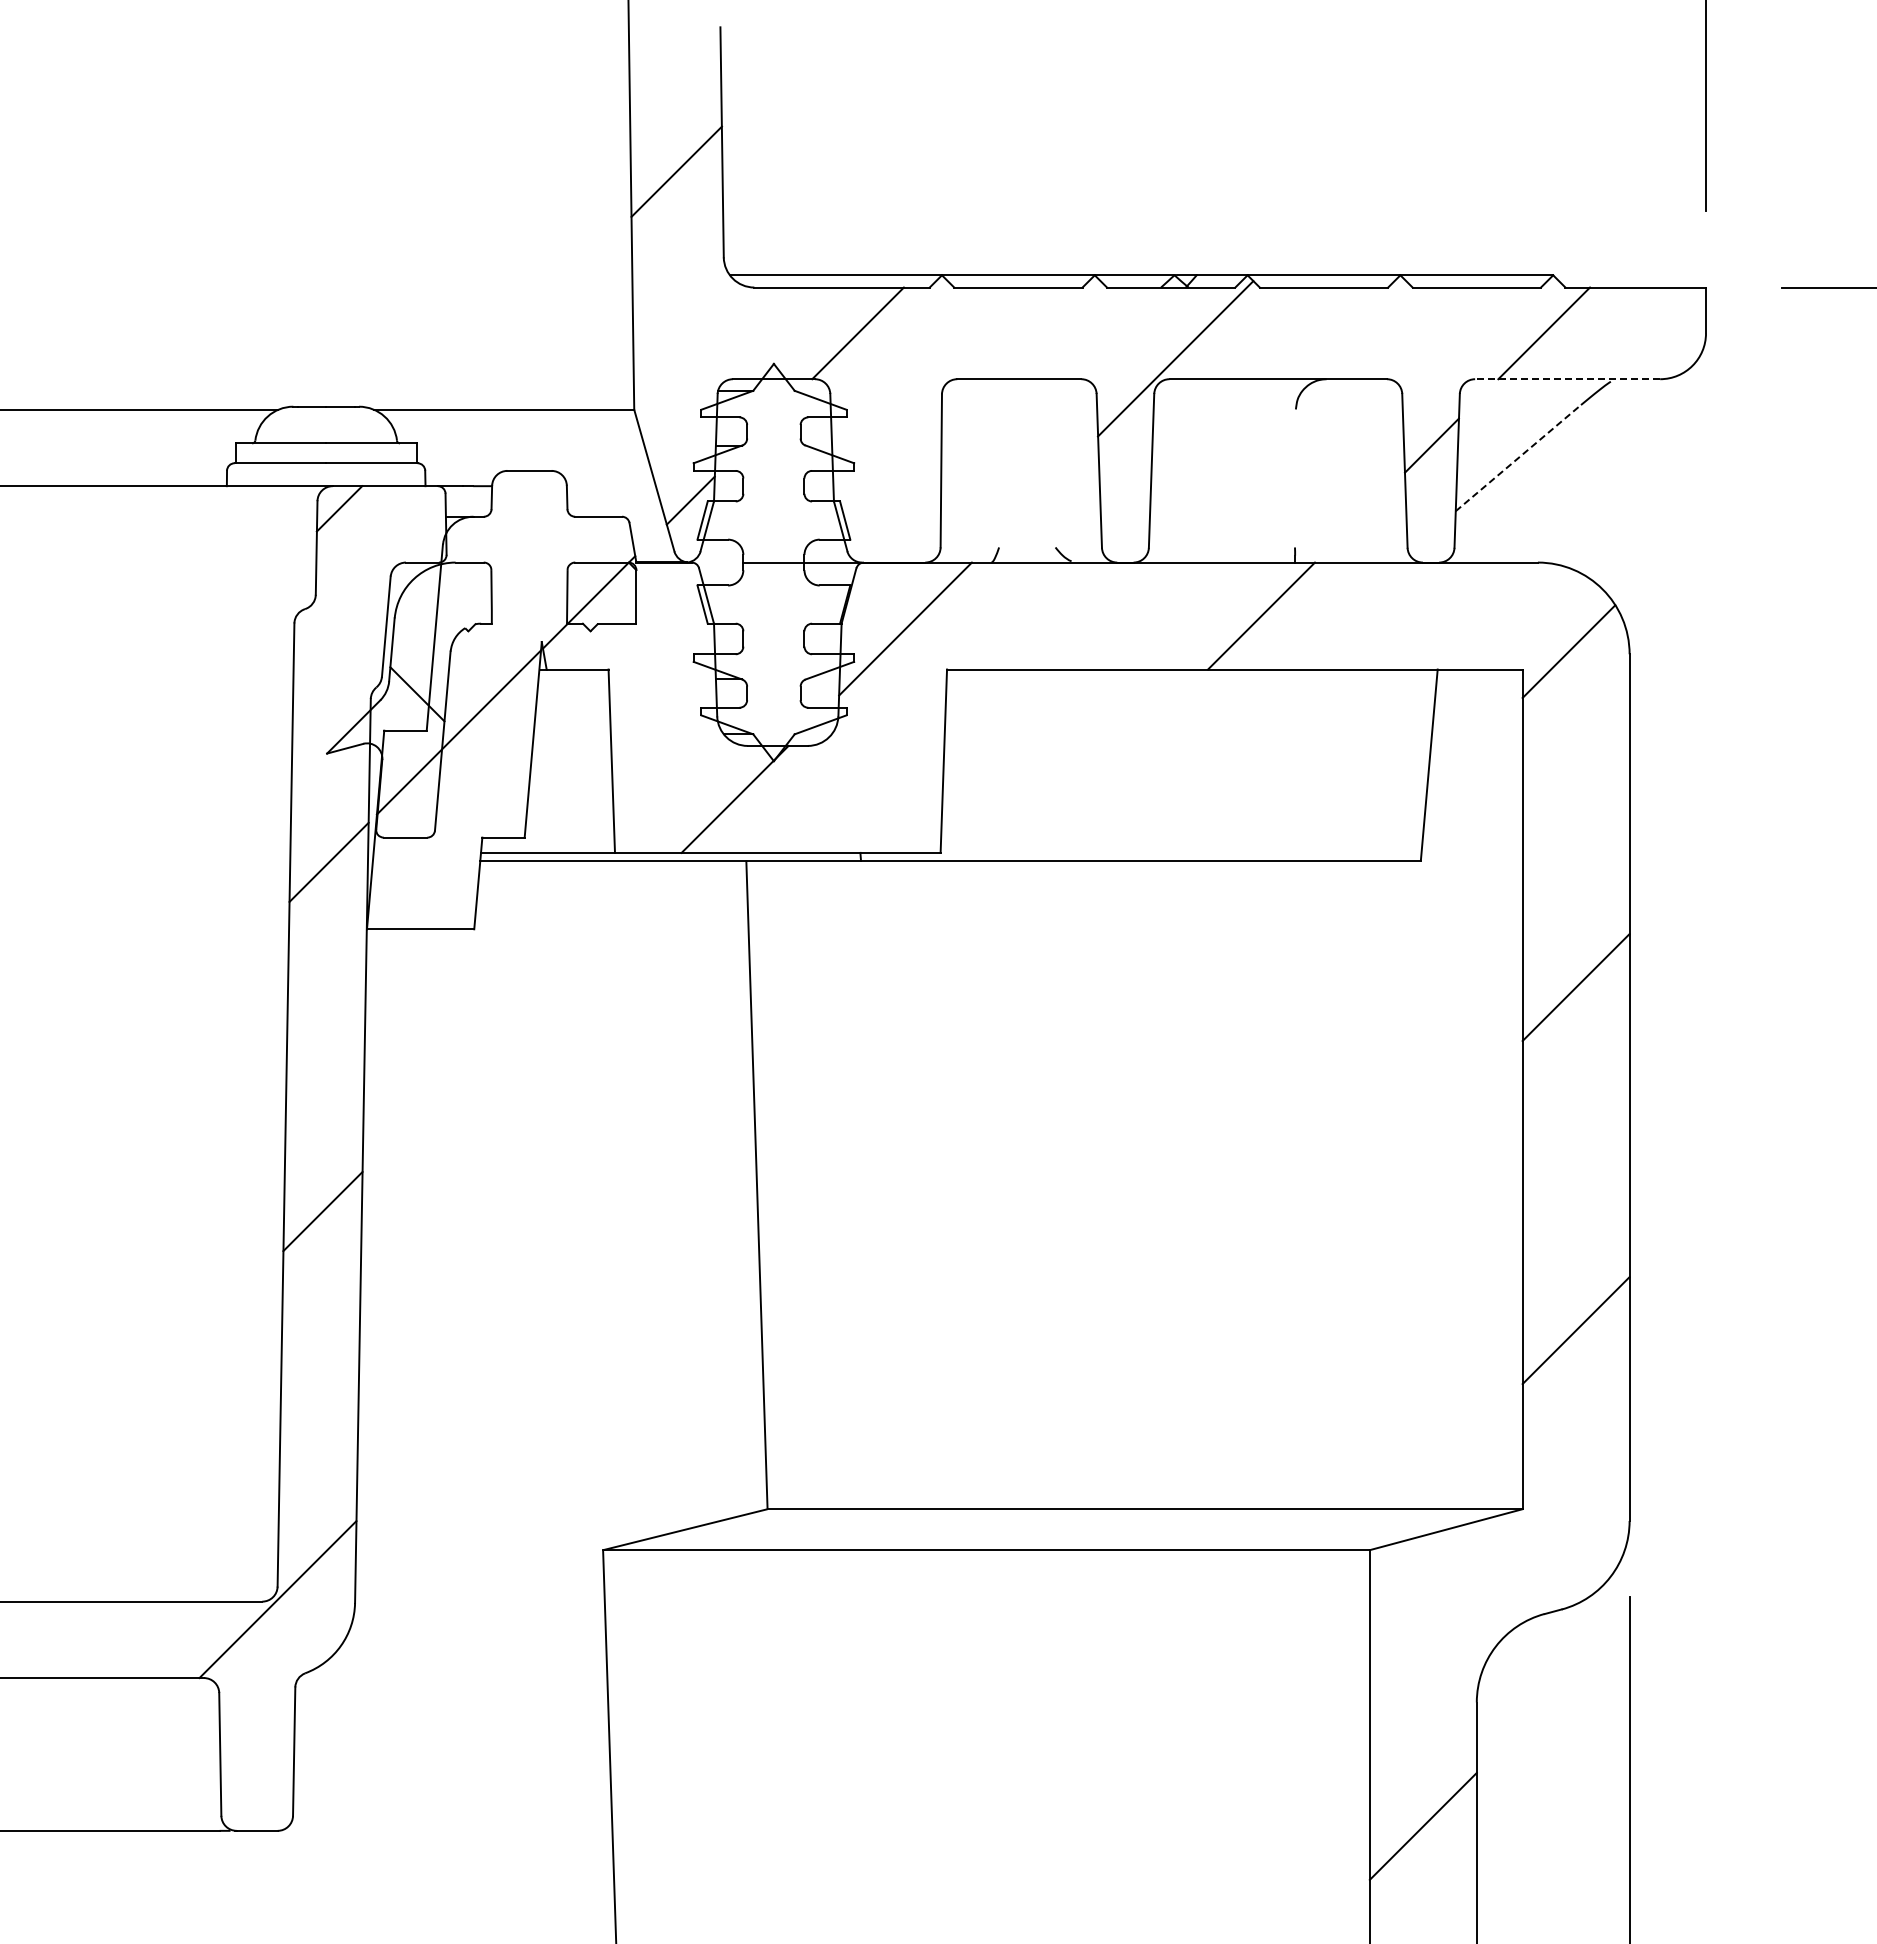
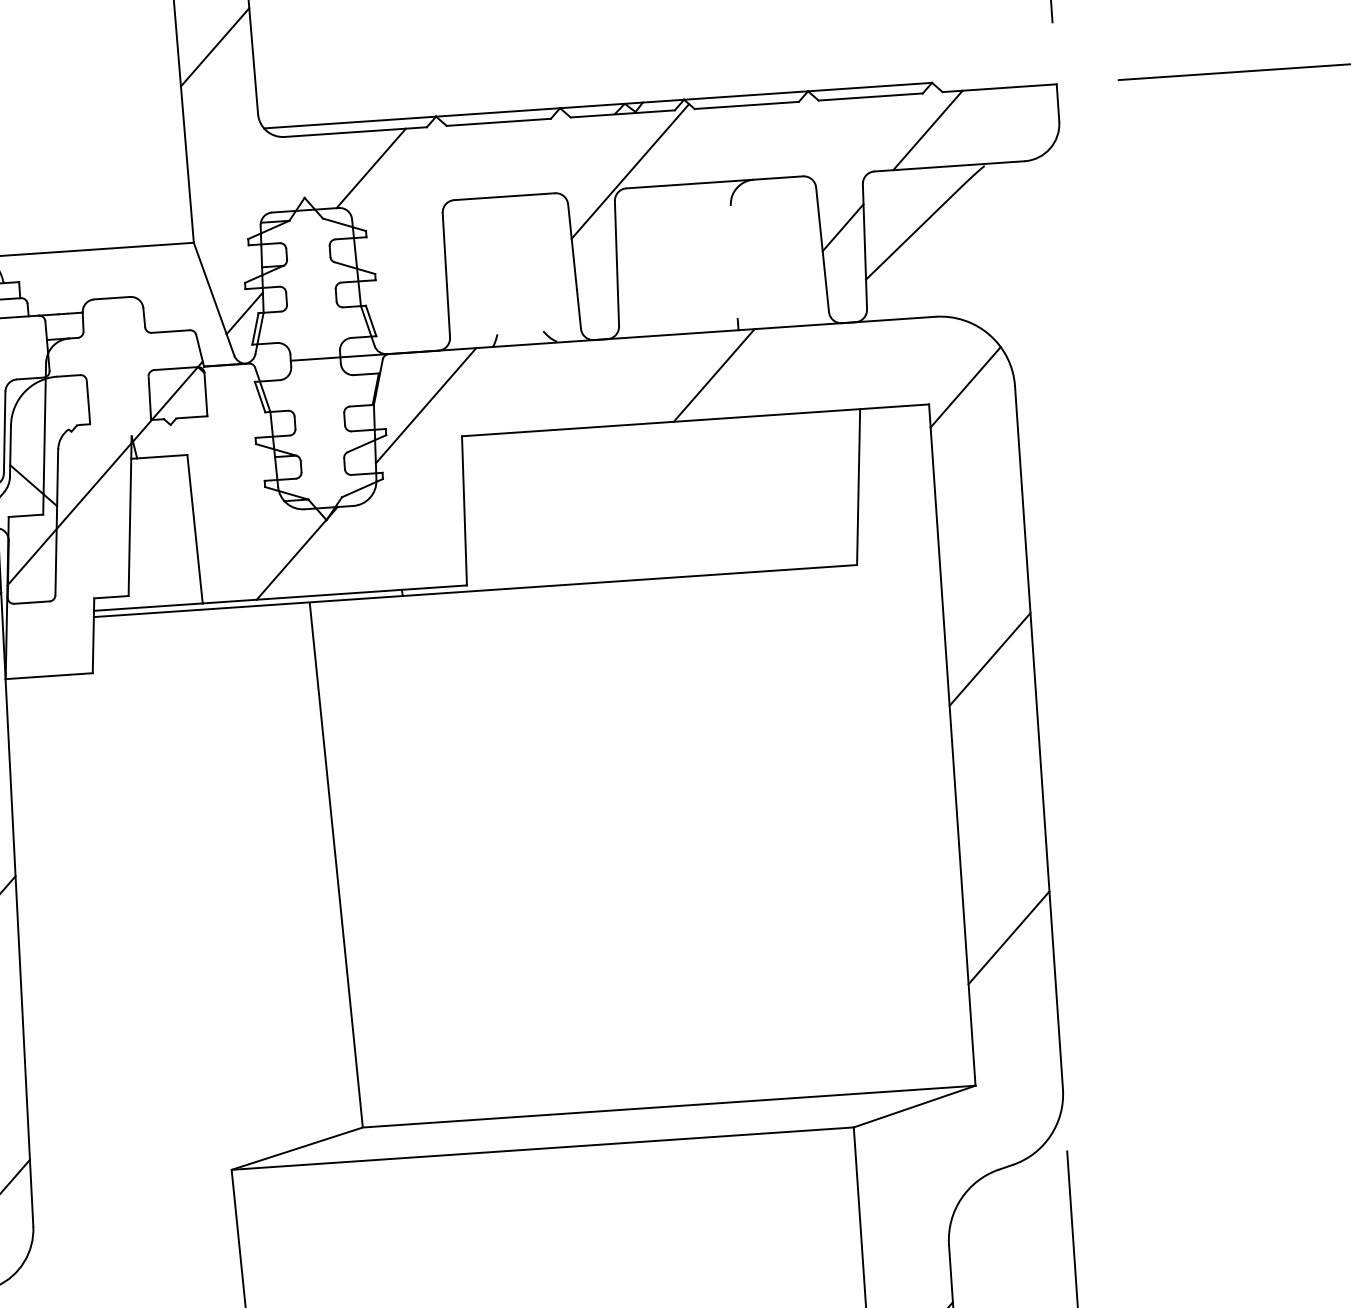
line: (1567, 379) -> (949, 166), dashed -> solid
line: (1518, 457) -> (913, 232), dashed -> solid

